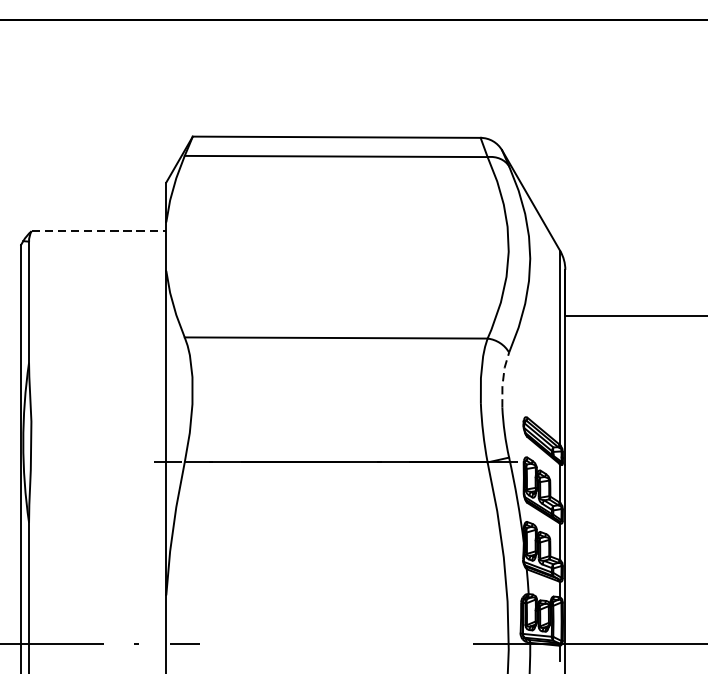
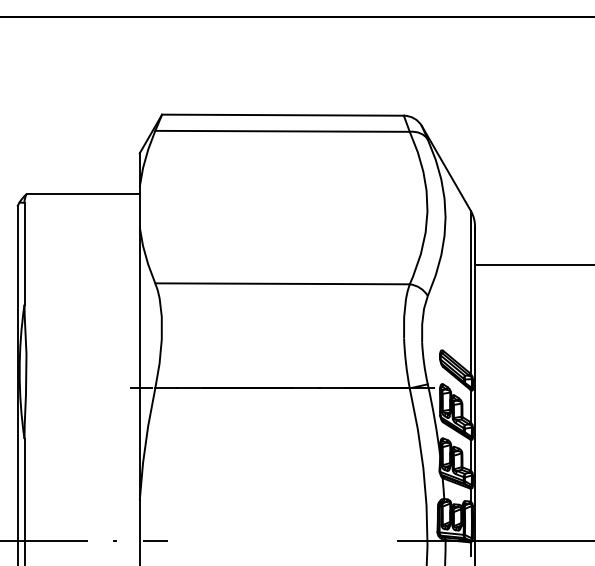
line: (99, 231) -> (83, 194), dashed -> solid
line: (502, 379) -> (422, 318), dashed -> solid

